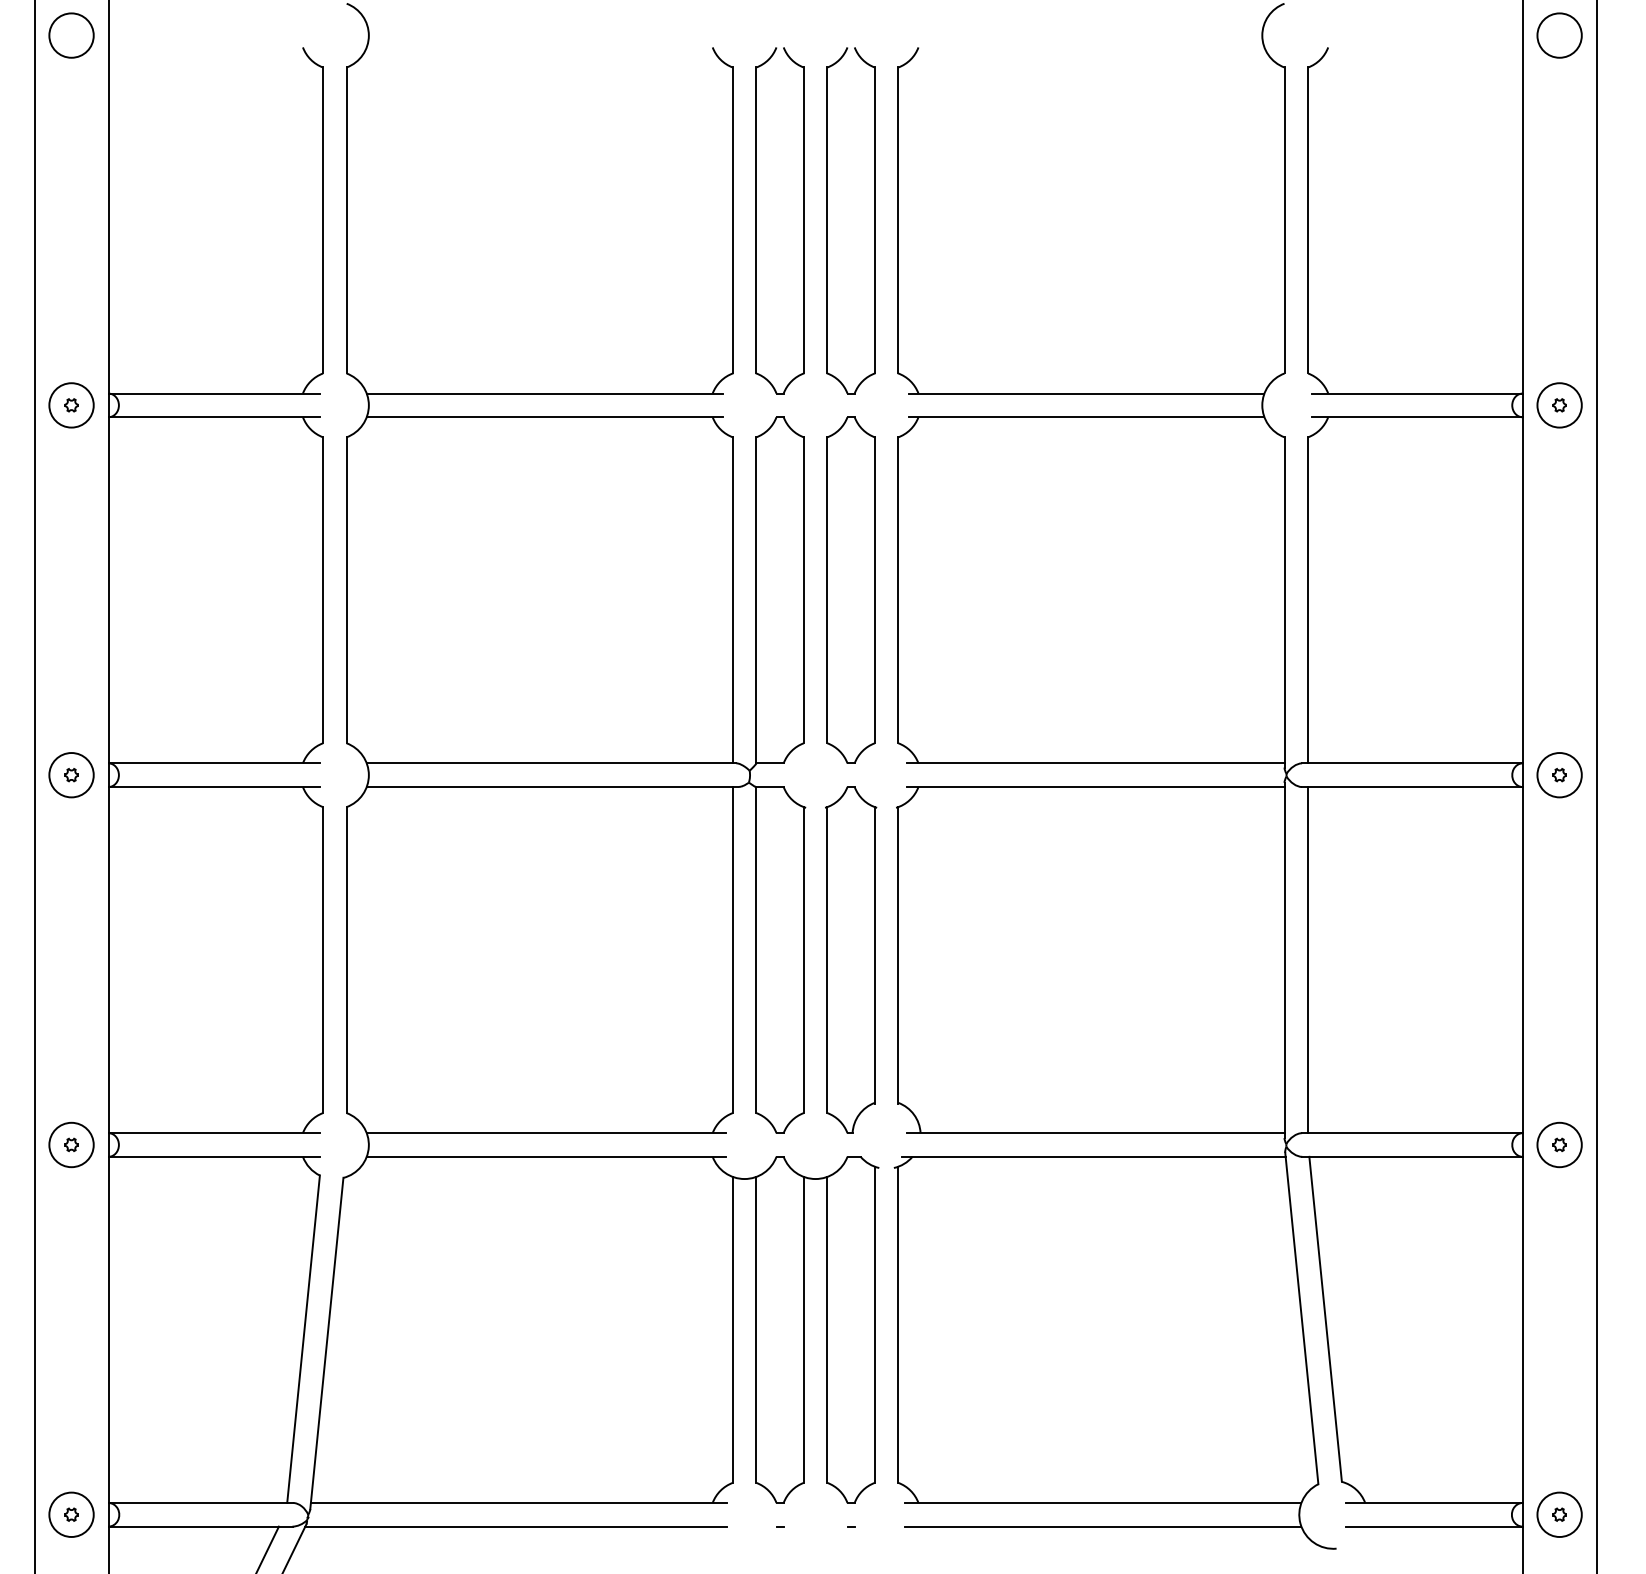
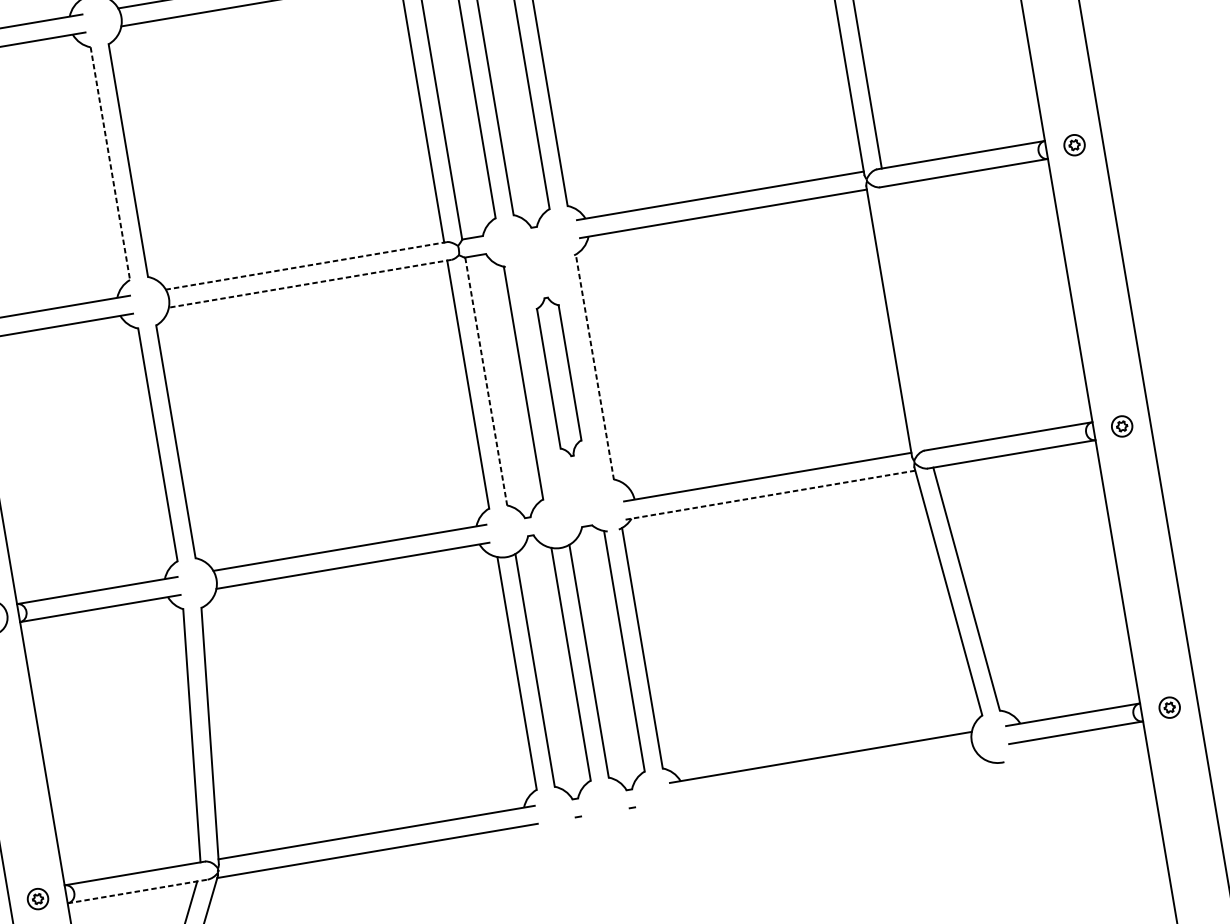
line: (323, 590) -> (110, 163), solid -> dashed
line: (551, 763) -> (306, 265), solid -> dashed
circle: (1559, 775) -> (1074, 145), size x0.6
line: (552, 787) -> (310, 284), solid -> dashed
line: (756, 949) -> (486, 381), solid -> dashed
line: (898, 954) -> (594, 366), solid -> dashed
part: (851, 959) -> (559, 376), size x0.6
line: (1308, 960) -> (907, 318), removed
circle: (1559, 1144) -> (1121, 426), size x0.6
line: (1093, 1156) -> (769, 495), solid -> dashed
circle: (71, 1514) -> (37, 898), size x0.6
circle: (1559, 1514) -> (1169, 707), size x0.6
line: (201, 1526) -> (138, 891), solid -> dashed
line: (1102, 1526) -> (823, 775), removed

